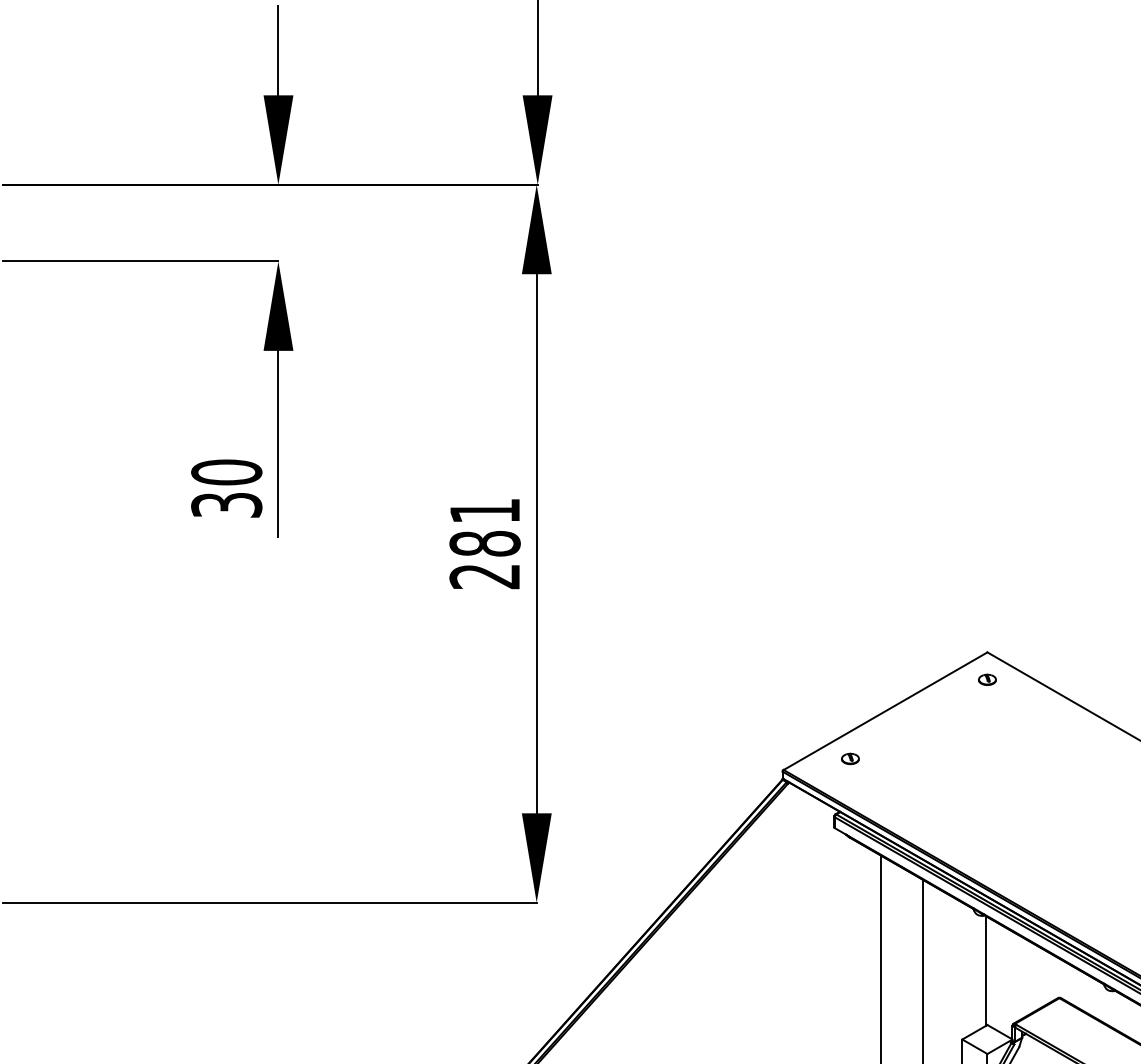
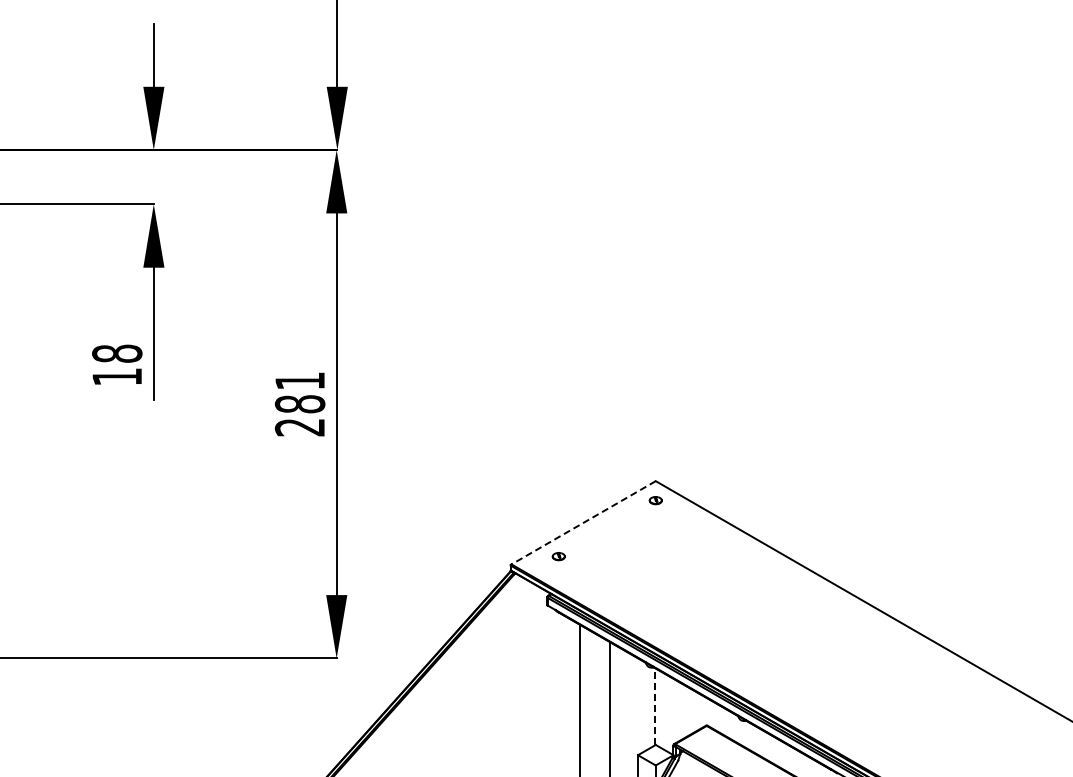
text: (227, 487) -> (117, 364), 30 -> 18
line: (885, 712) -> (583, 523), solid -> dashed
line: (987, 970) -> (655, 706), solid -> dashed

